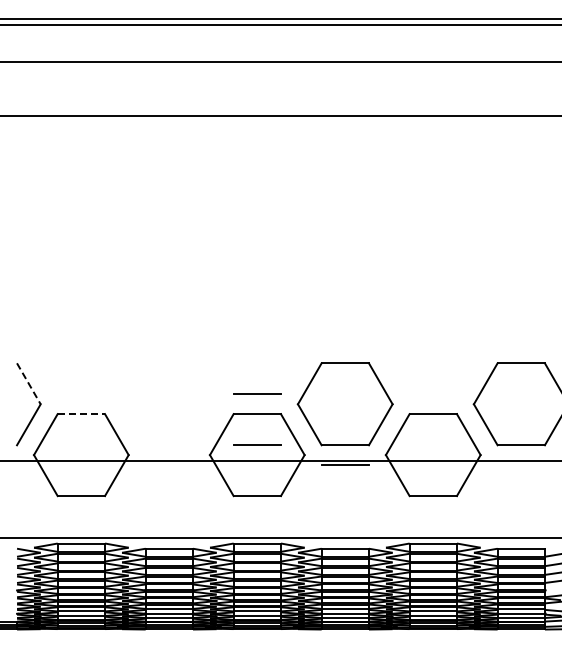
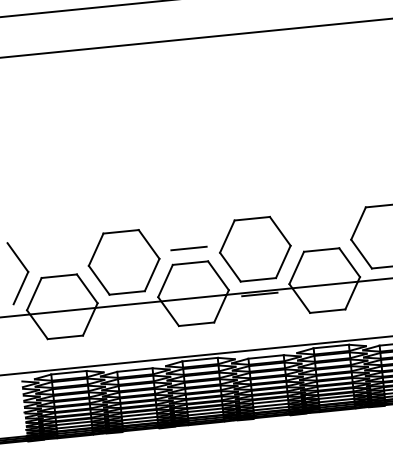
line: (28, 383) -> (17, 257), dashed -> solid
part: (168, 404) -> (123, 262), added
line: (81, 414) -> (59, 276), dashed -> solid
line: (257, 444) -> (192, 285), removed

